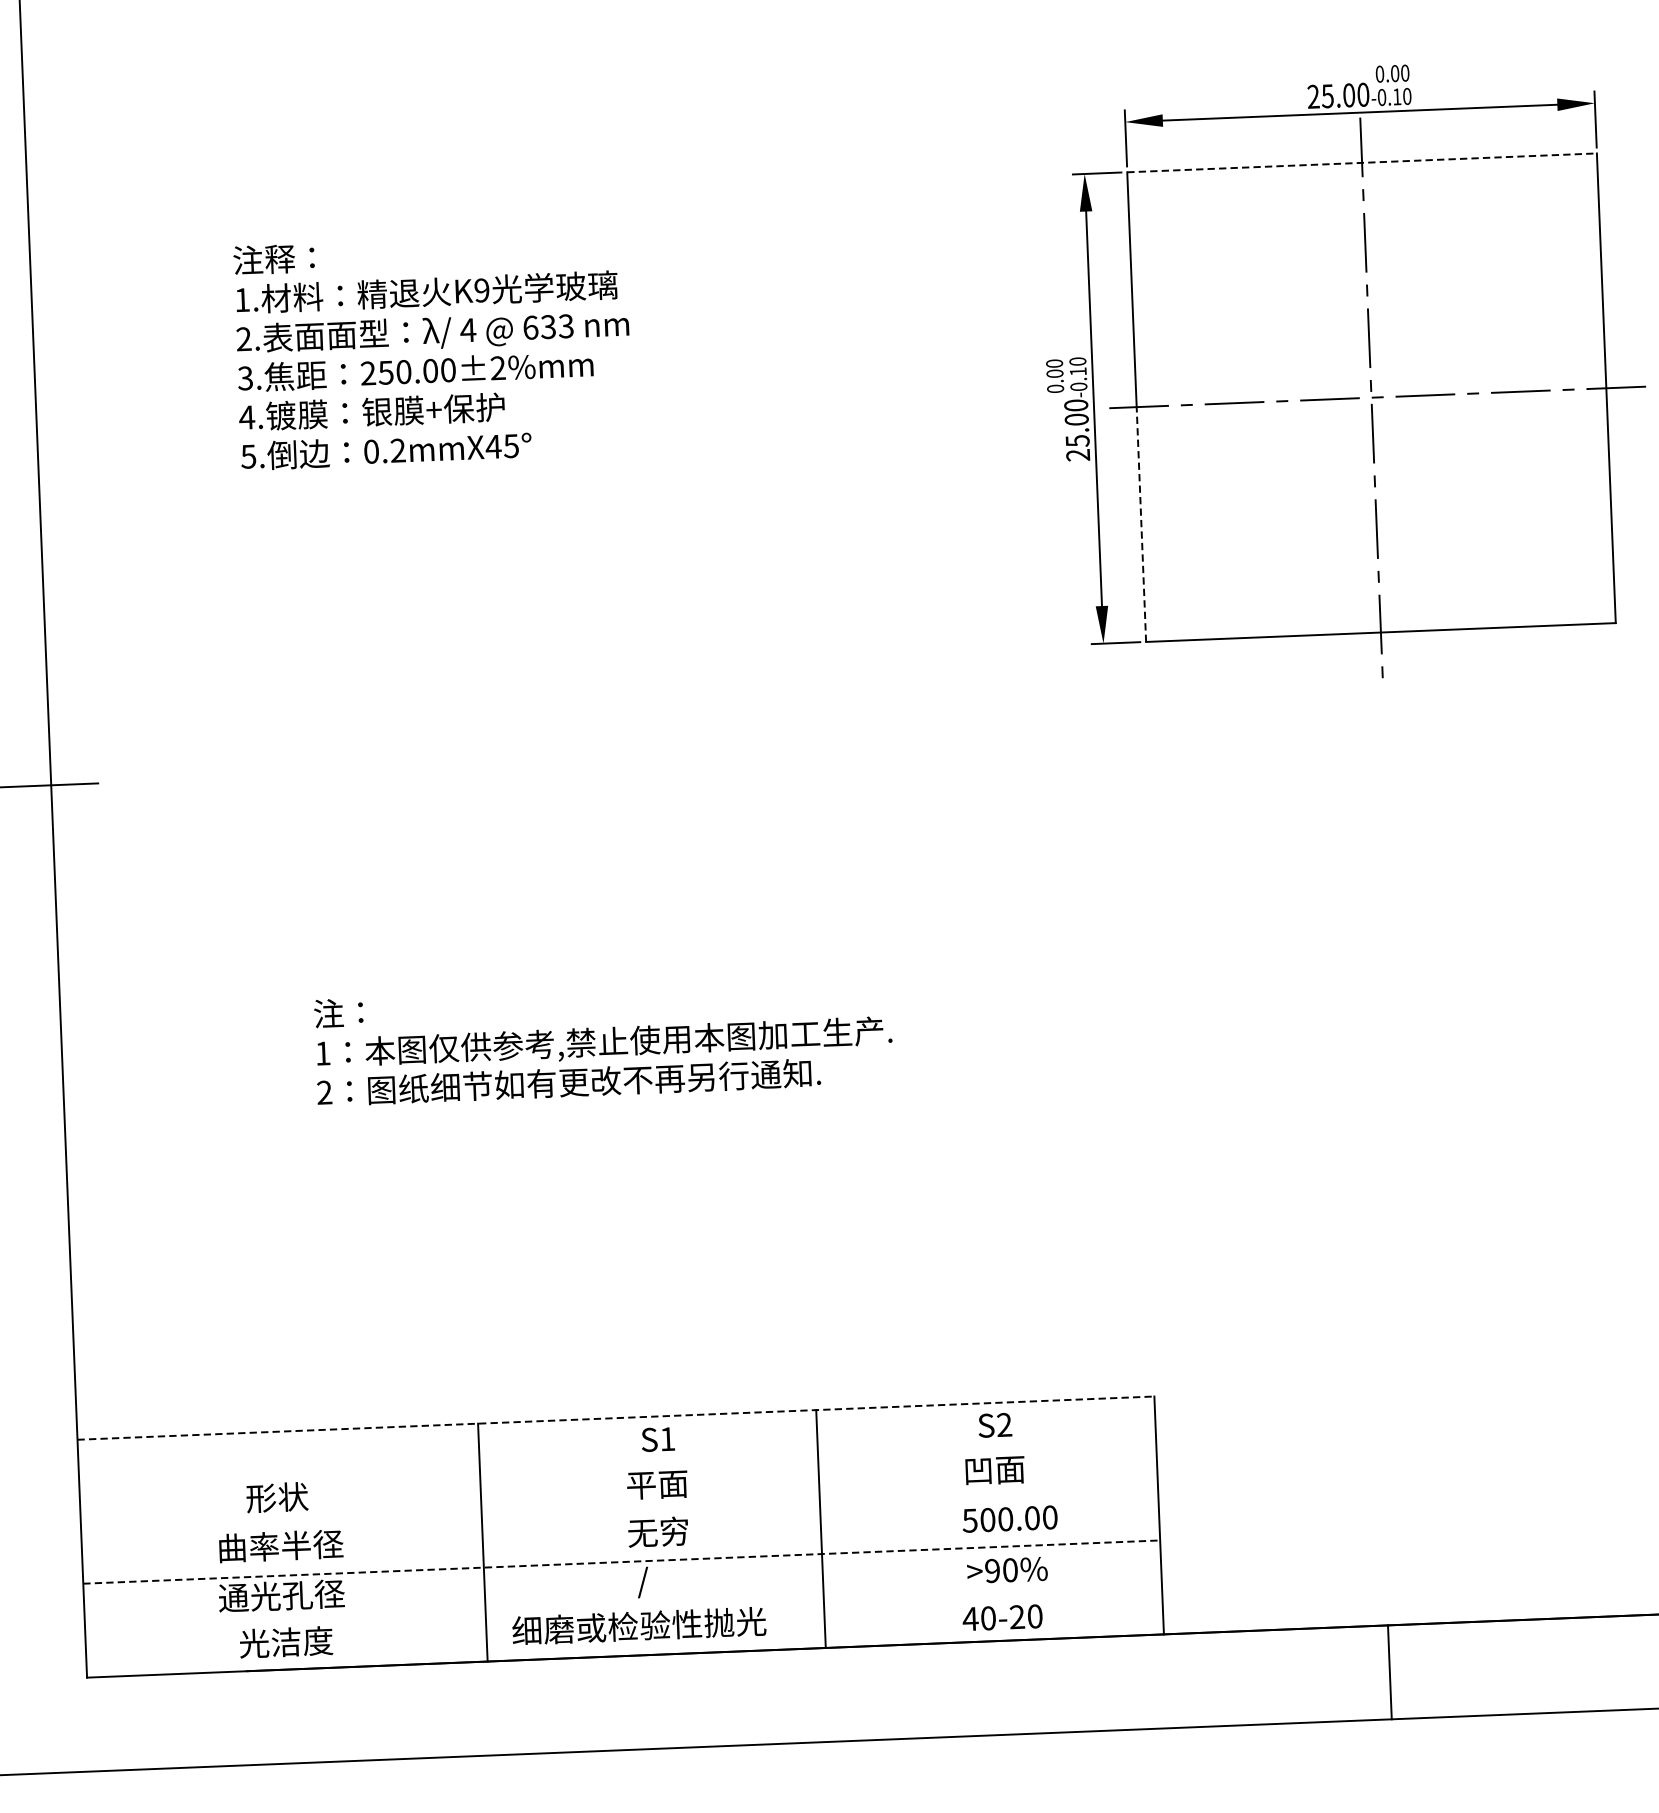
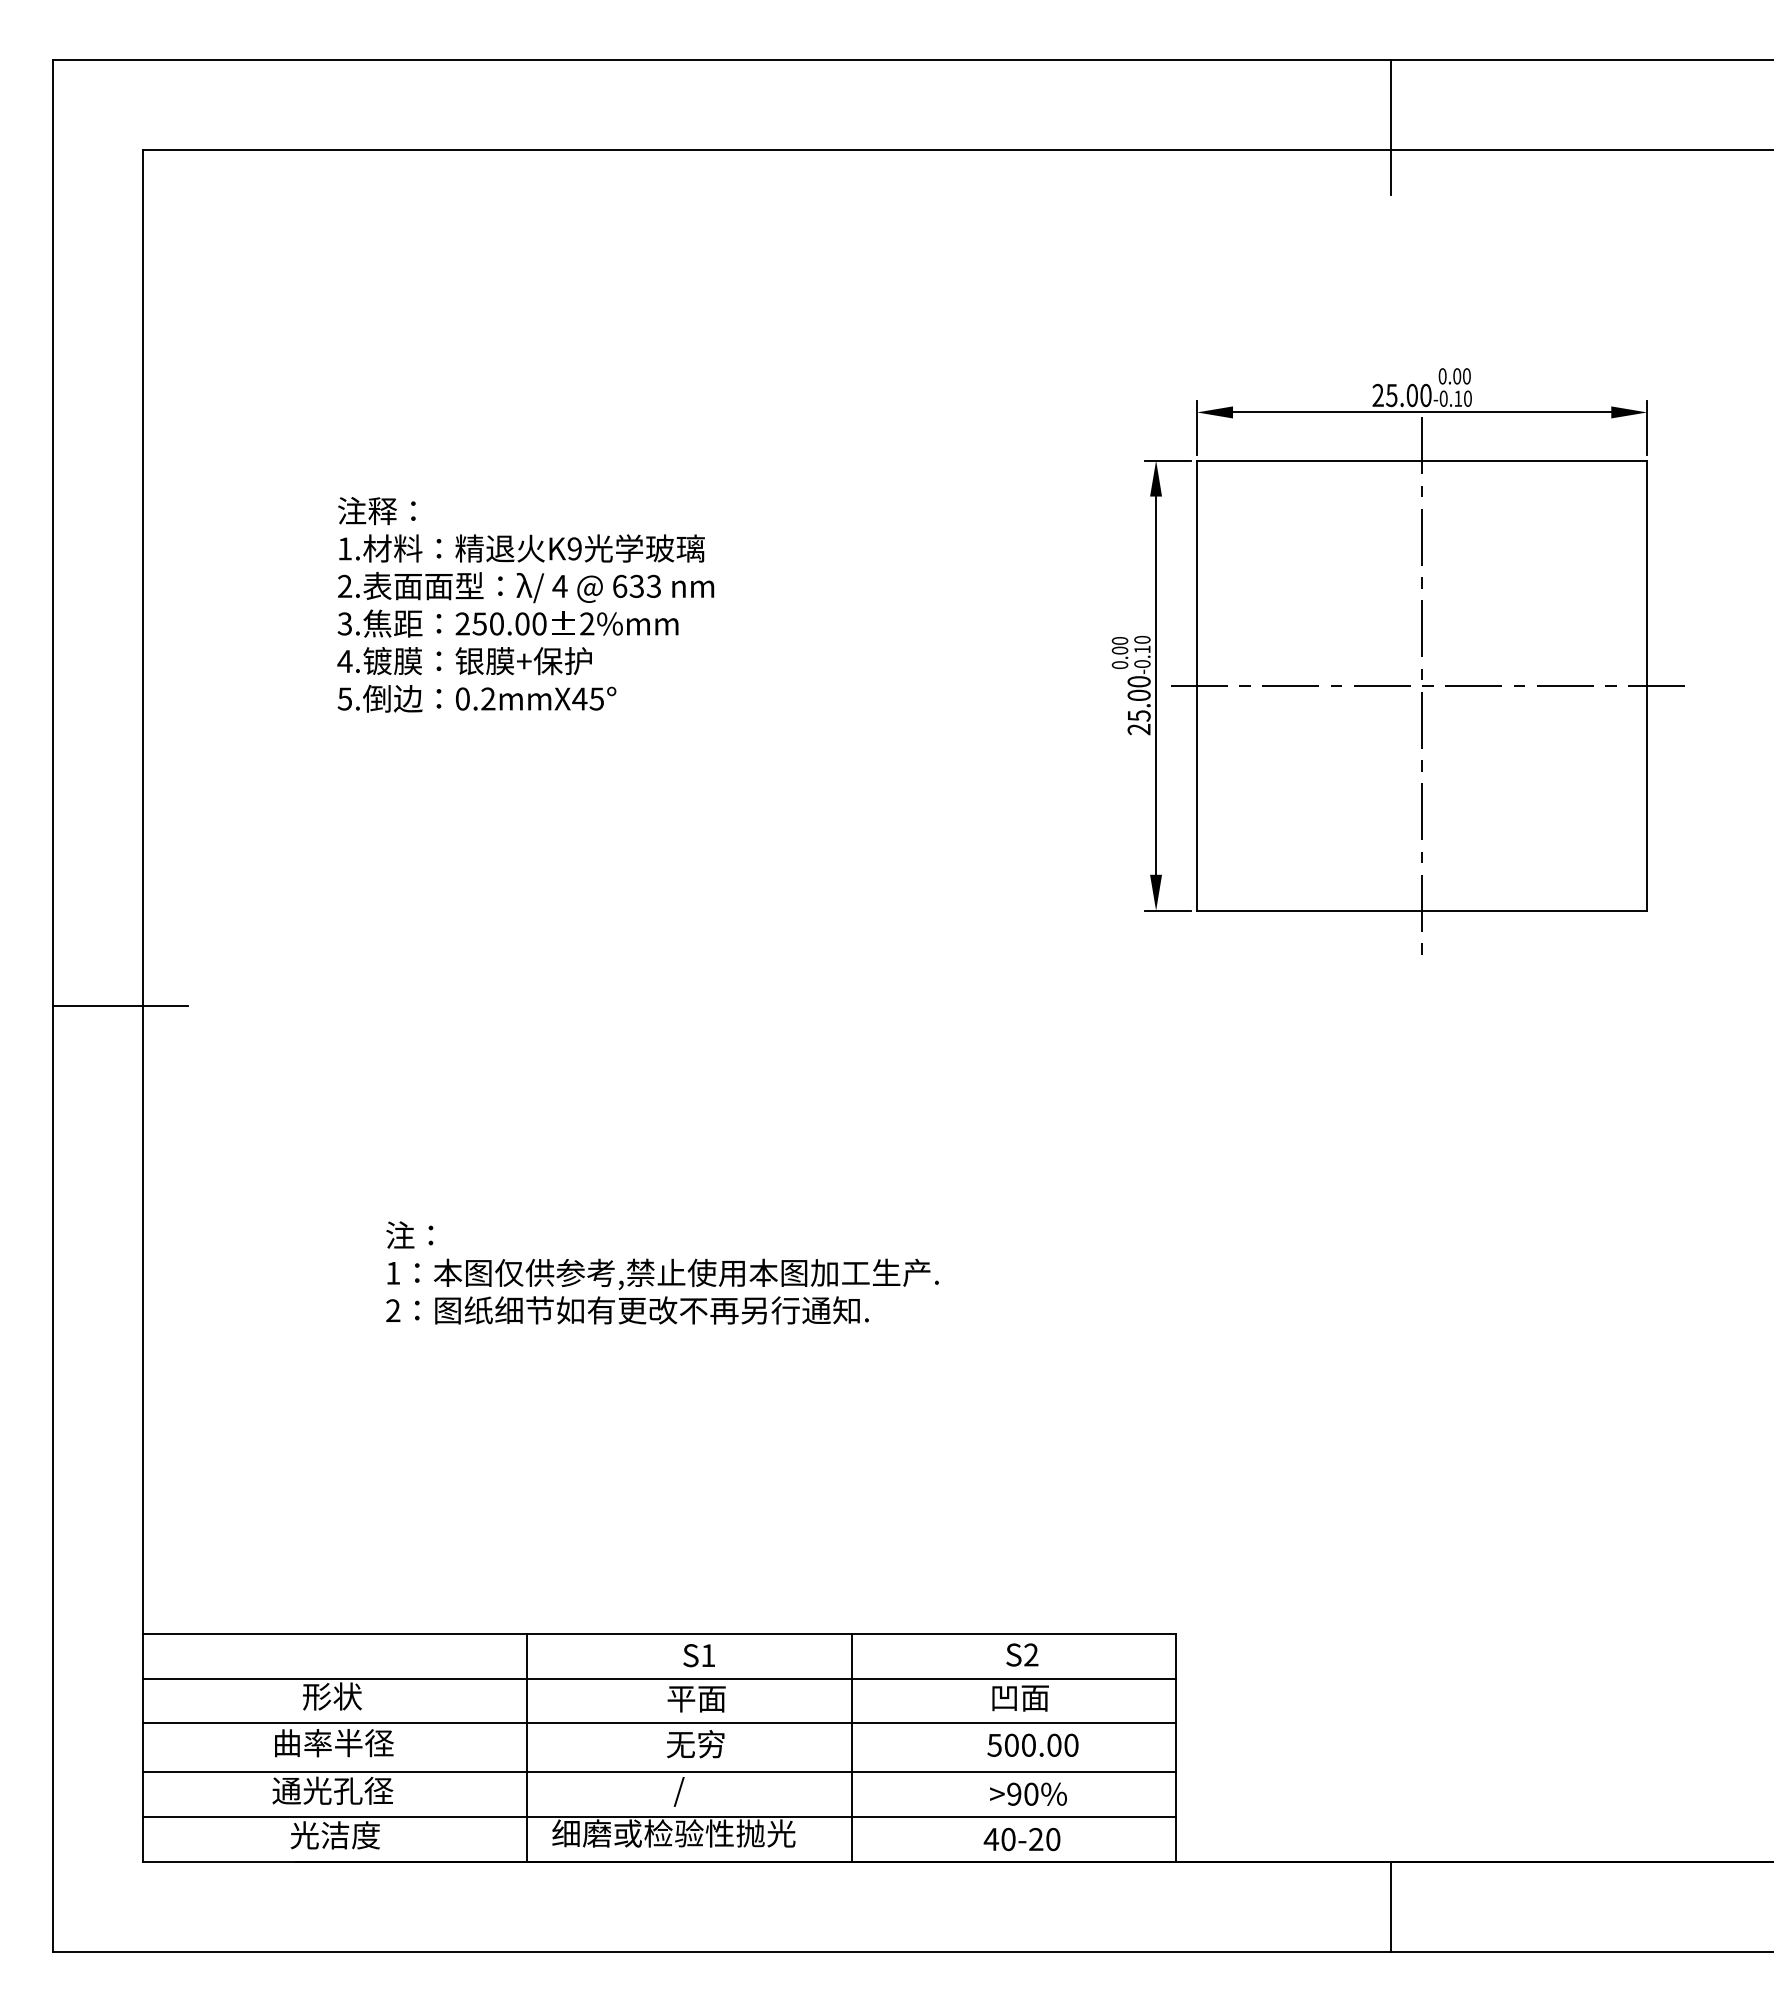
line: (1362, 162) -> (1422, 460), dashed -> solid
line: (1140, 524) -> (1196, 798), dashed -> solid
line: (616, 1418) -> (660, 1633), dashed -> solid
line: (617, 1465) -> (659, 1678), added
line: (619, 1510) -> (659, 1722), added
line: (622, 1562) -> (660, 1771), dashed -> solid
line: (623, 1609) -> (659, 1816), added

